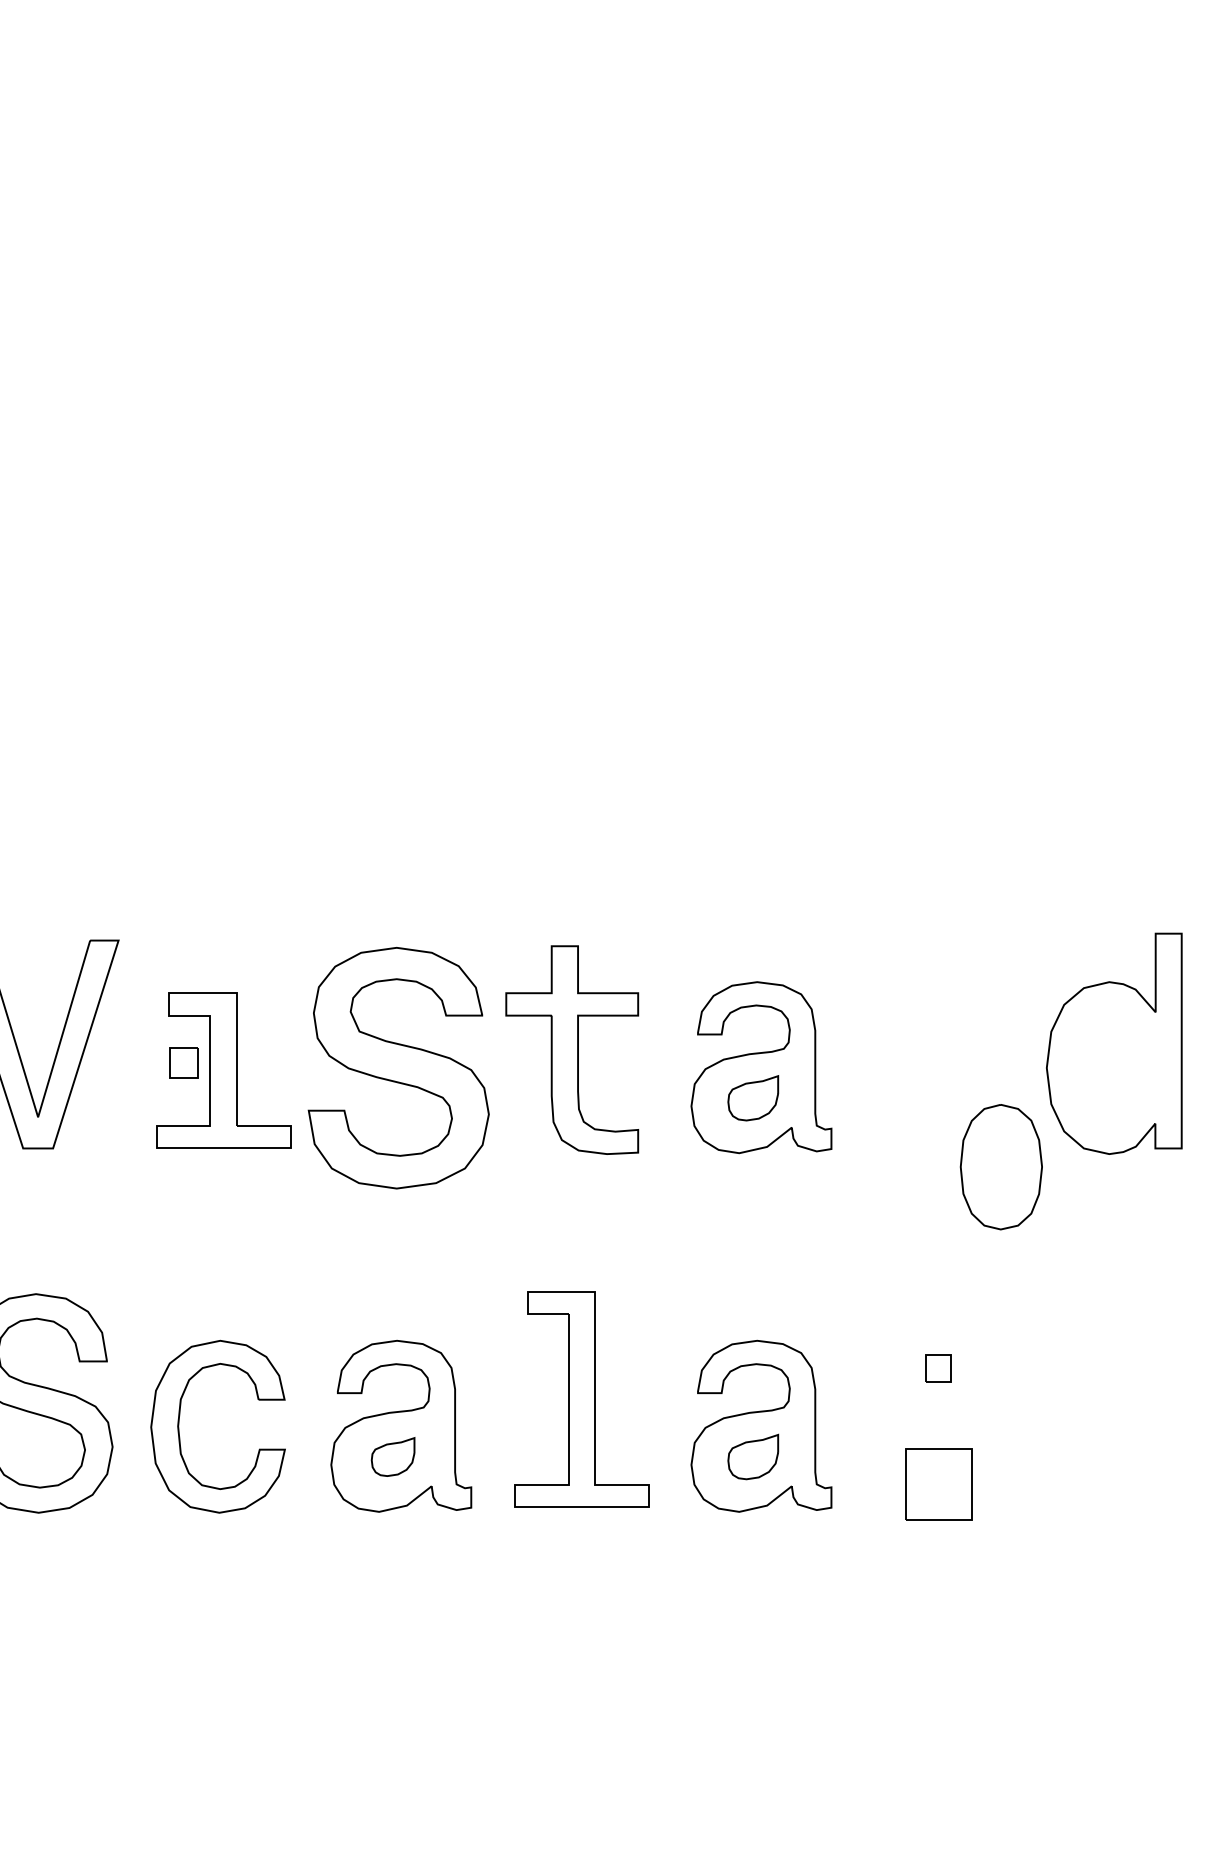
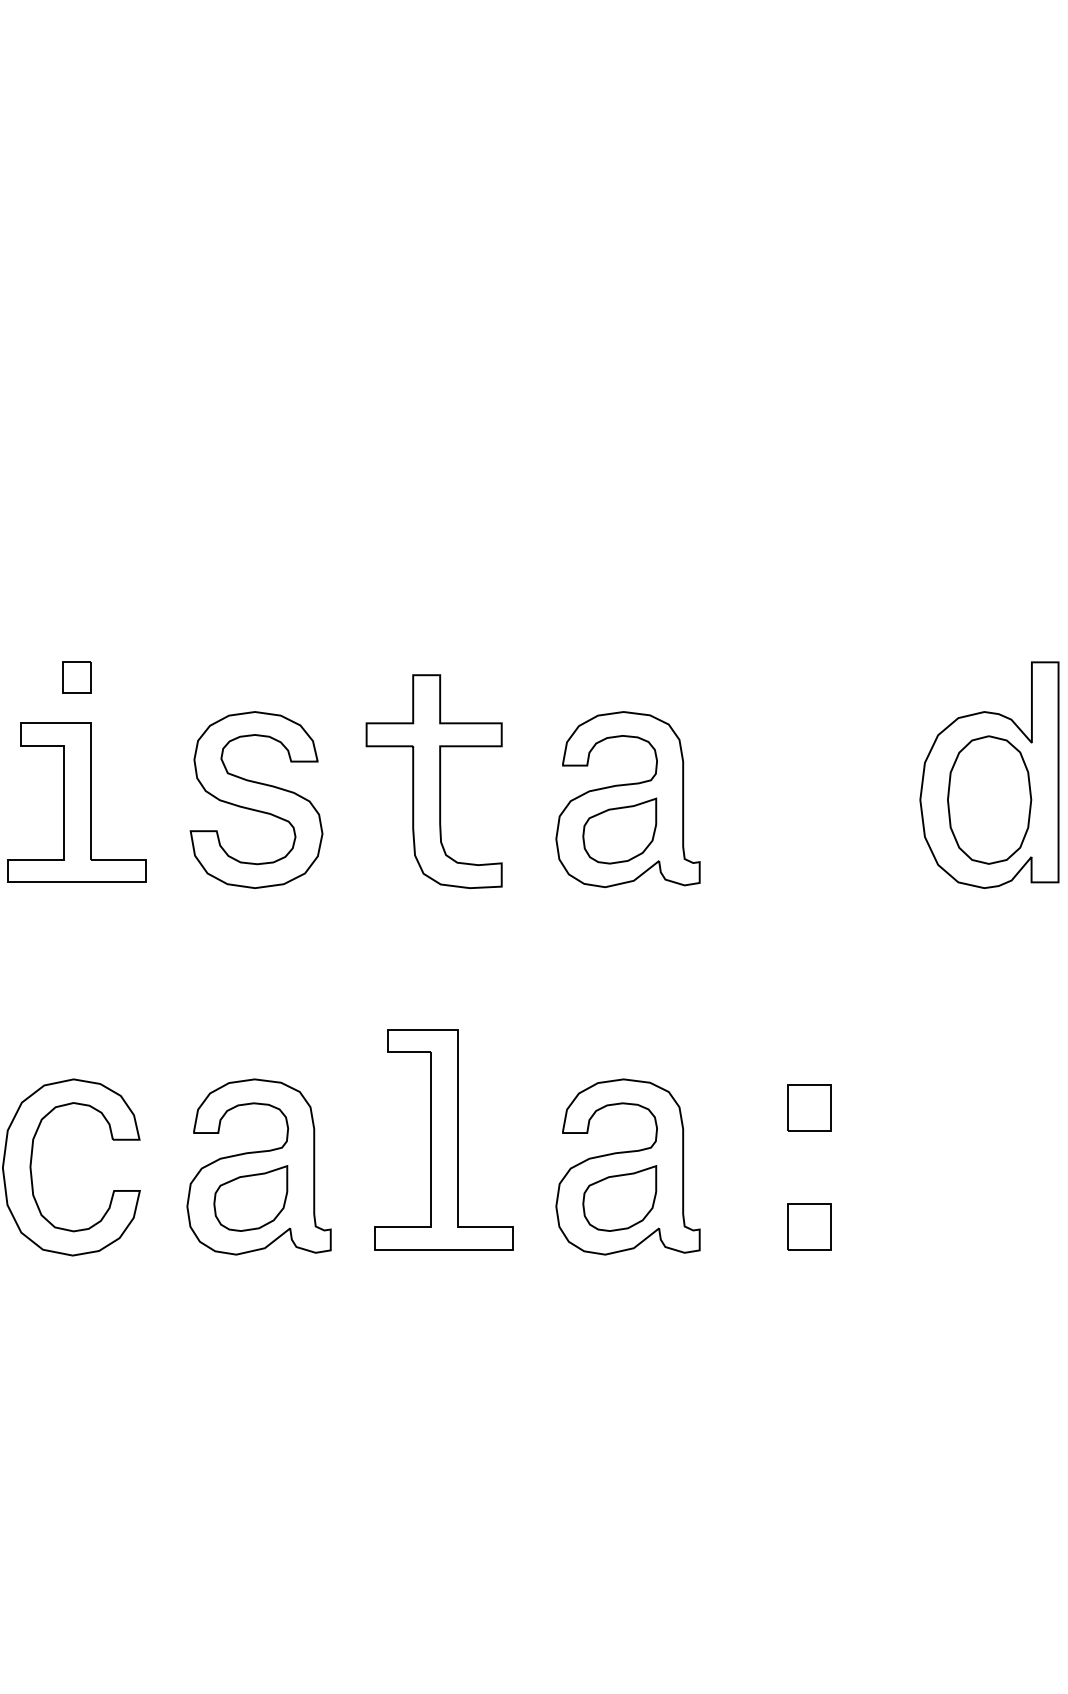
part: (183, 1062) -> (76, 677), moved
part: (398, 1067) -> (256, 799), size x0.71
part: (752, 1097) -> (618, 830), size x1.43
part: (1000, 1167) -> (988, 800), moved
part: (938, 1368) -> (809, 1107), size x1.67
part: (392, 1456) -> (250, 1197), size x1.67
part: (752, 1456) -> (618, 1197), size x1.43
part: (938, 1484) -> (809, 1226), size x0.62

